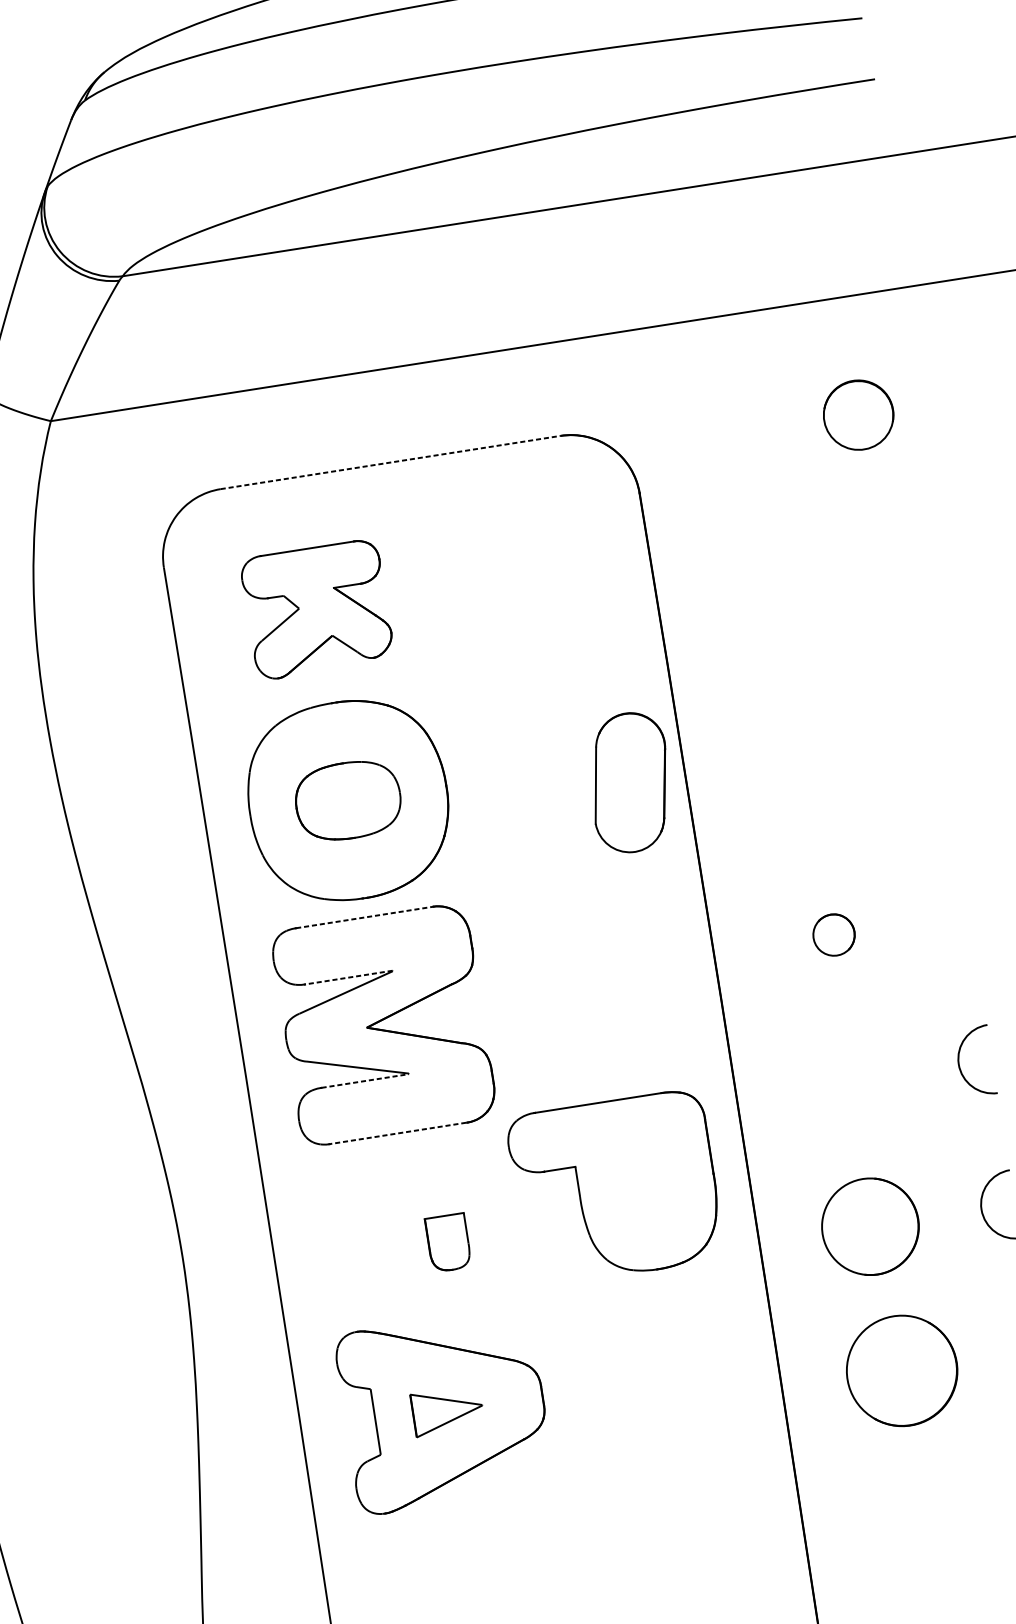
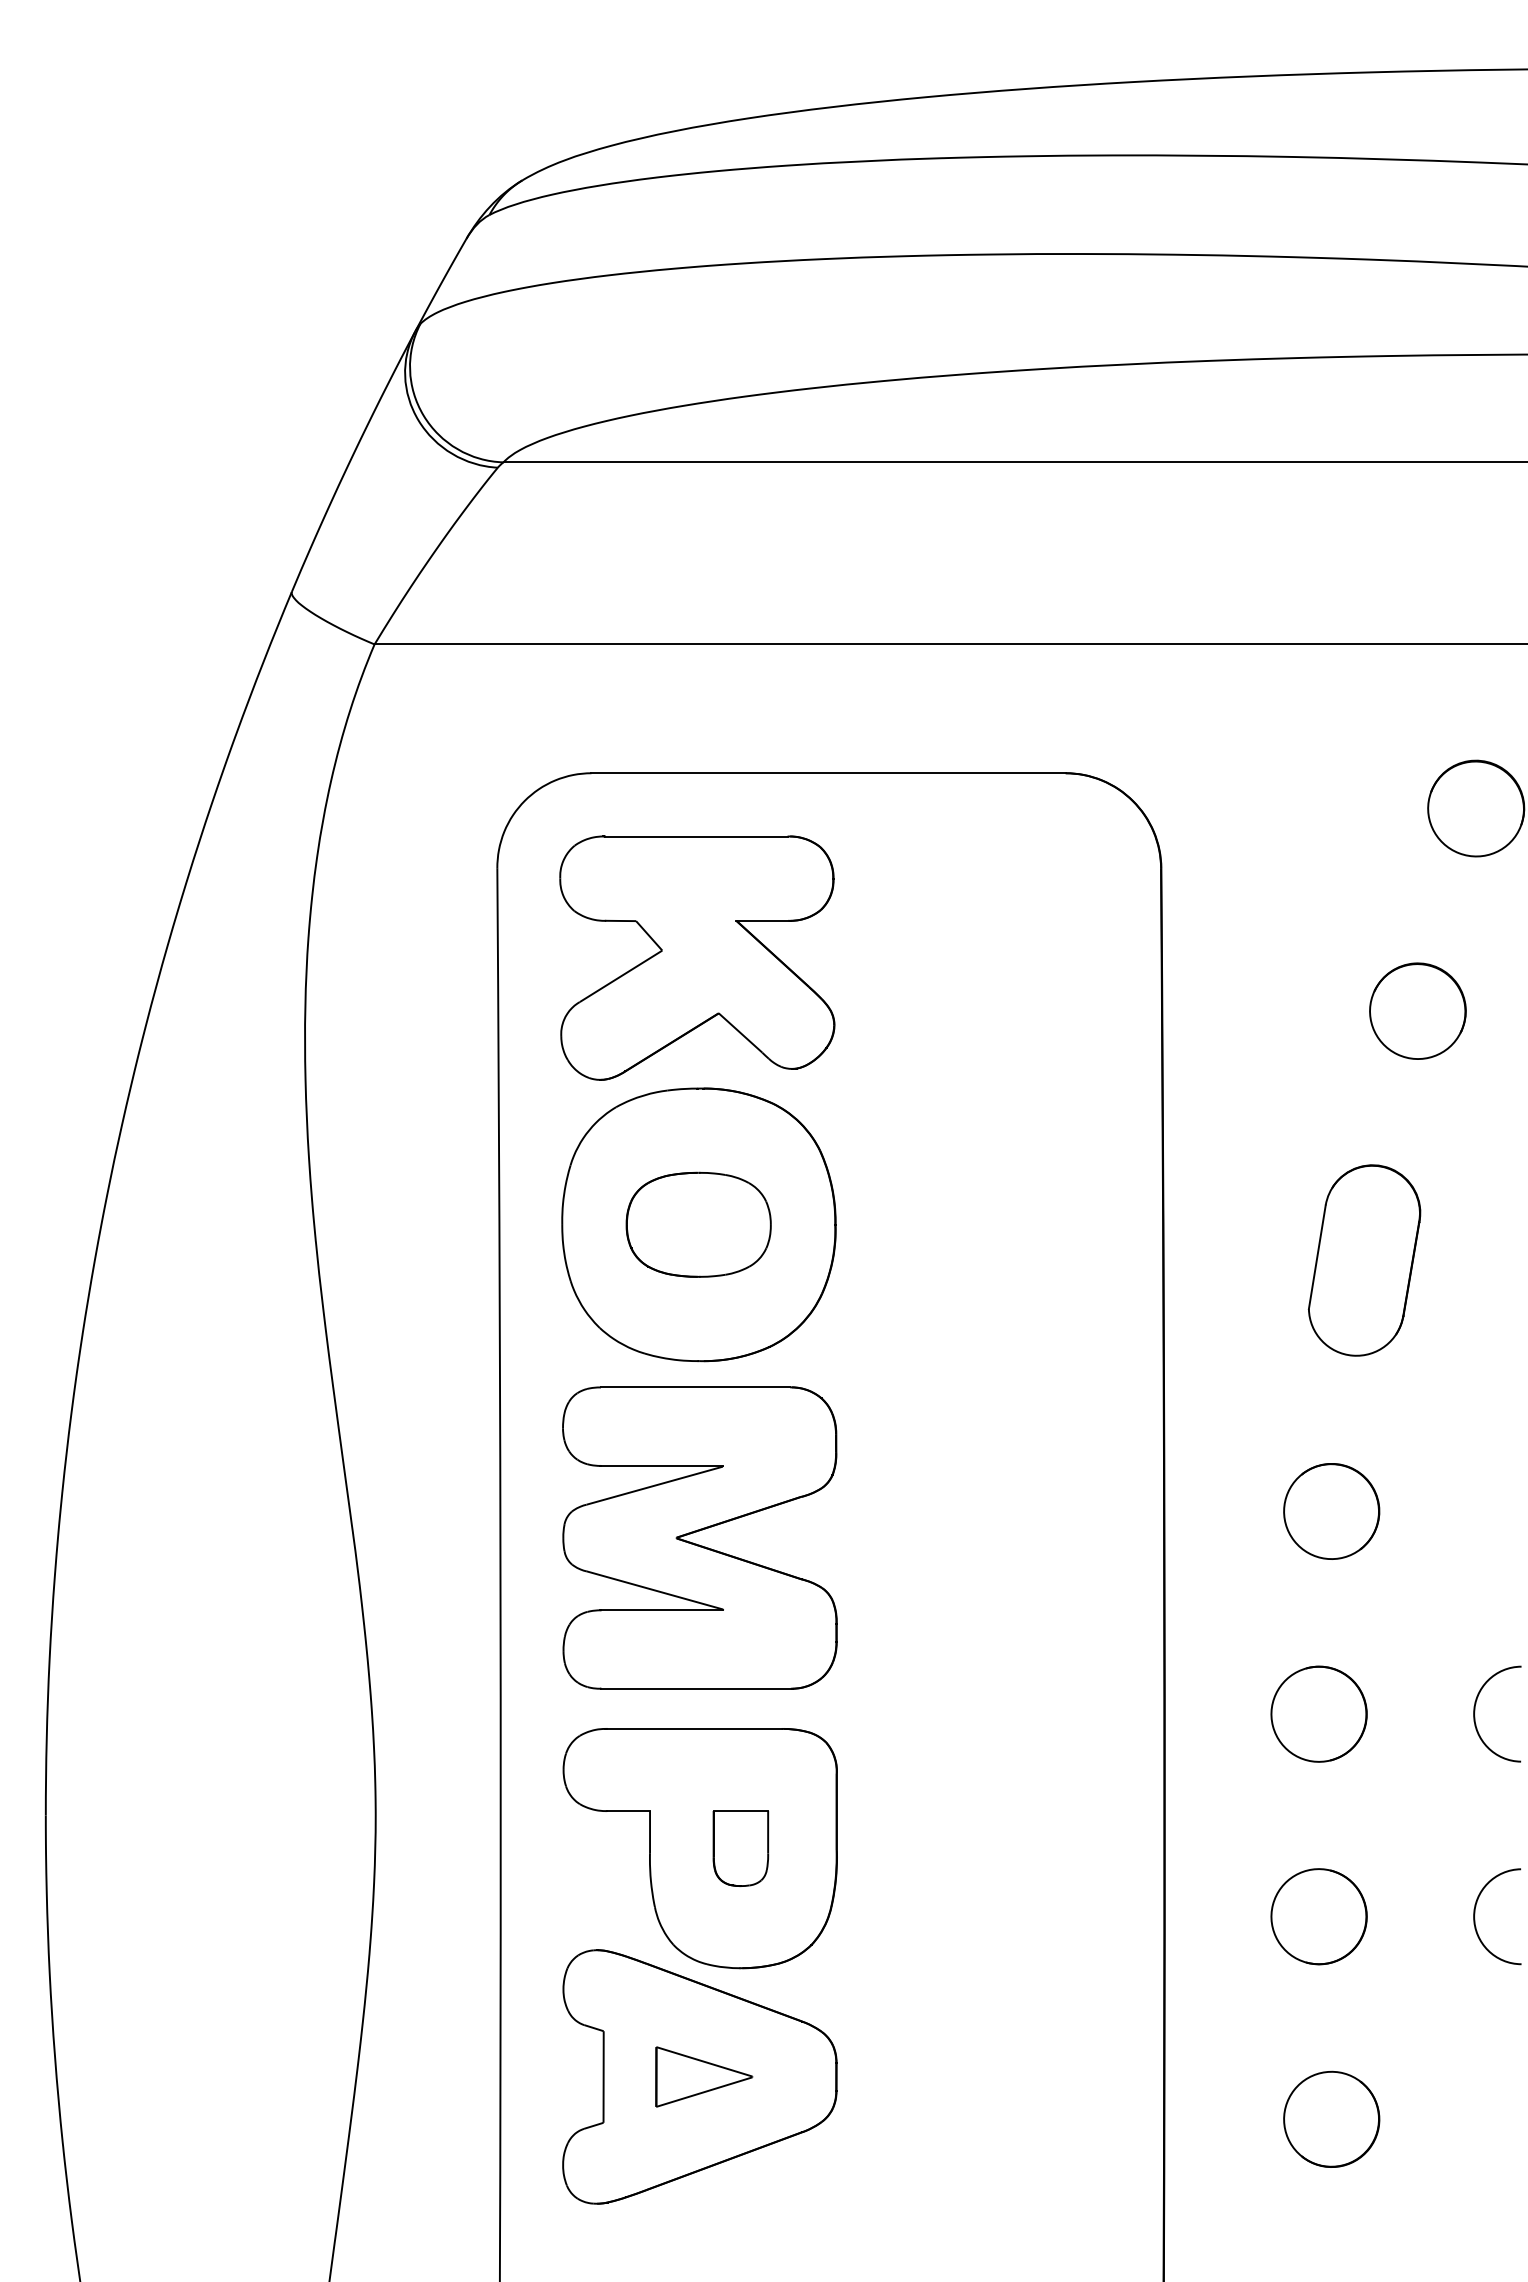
line: (391, 462) -> (829, 773), dashed -> solid
part: (839, 566) -> (1417, 1010), added
part: (317, 609) -> (697, 957), size x1.43
part: (630, 782) -> (1364, 1260), moved
line: (364, 917) -> (695, 1387), dashed -> solid
part: (833, 935) -> (1331, 1511), size x1.67
line: (348, 977) -> (661, 1465), dashed -> solid
line: (365, 1081) -> (662, 1610), dashed -> solid
part: (847, 1081) -> (1318, 1713), added
line: (397, 1133) -> (695, 1688), dashed -> solid
part: (615, 1188) -> (699, 1848), moved
part: (869, 1226) -> (1318, 1916), size x0.71
part: (901, 1370) -> (1331, 2118), size x0.62

